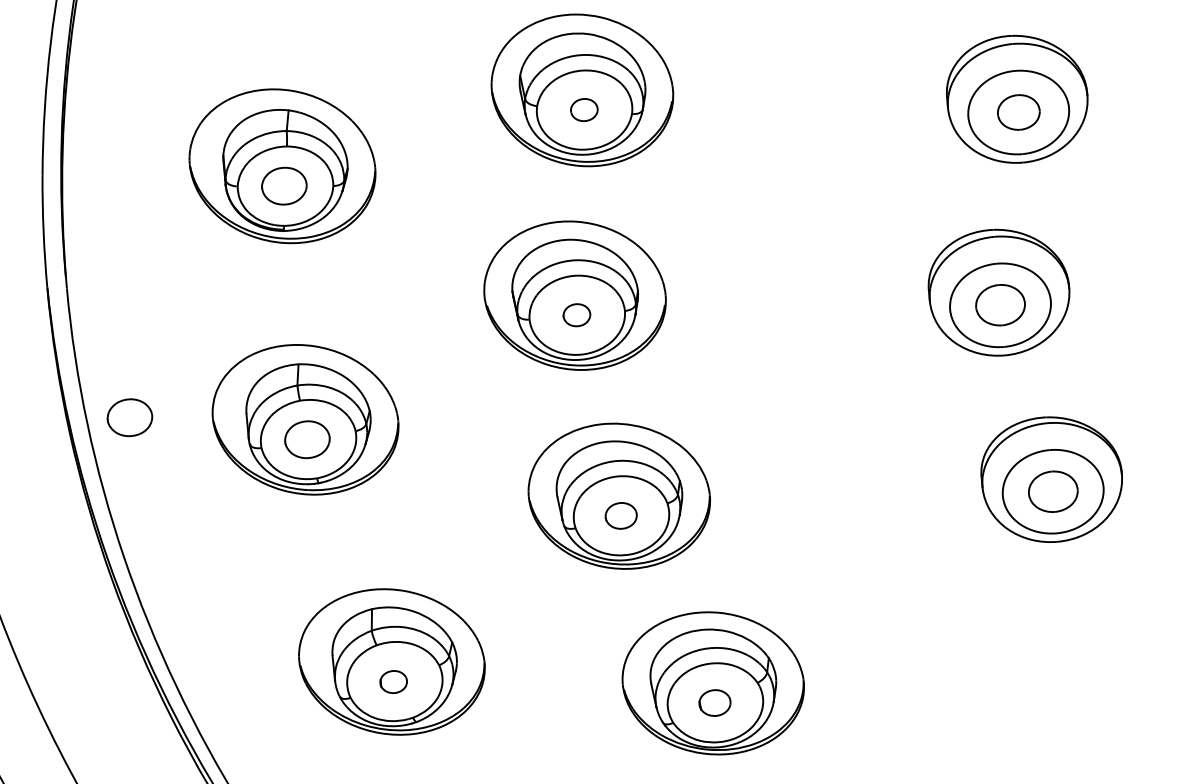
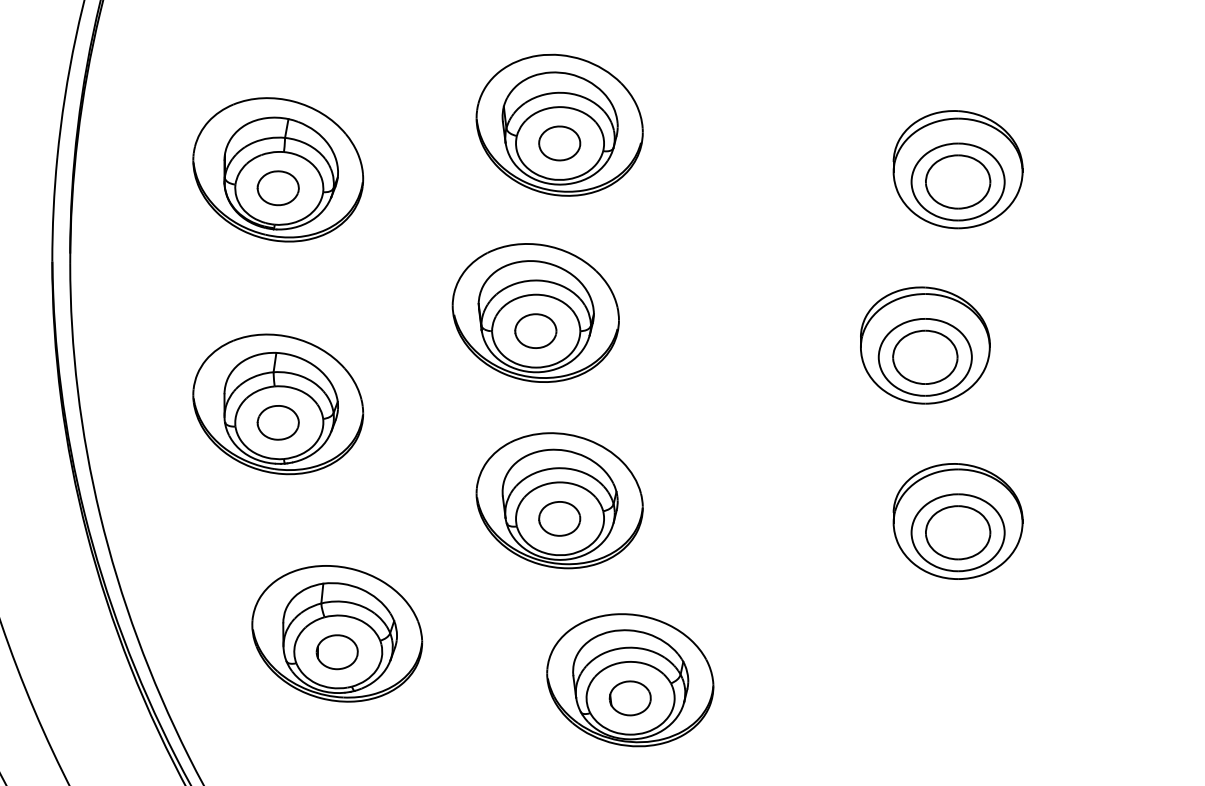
part: (583, 110) -> (559, 143), size x1.67
part: (1019, 111) -> (958, 181), size x1.67
part: (1000, 304) -> (925, 356), size x1.43
part: (576, 314) -> (535, 330), size x1.67
part: (129, 417) -> (116, 387), removed
part: (1053, 491) -> (958, 532), size x1.43
part: (620, 515) -> (559, 518), size x1.43
part: (392, 682) -> (336, 652), size x1.67
part: (714, 703) -> (629, 698), size x1.43

